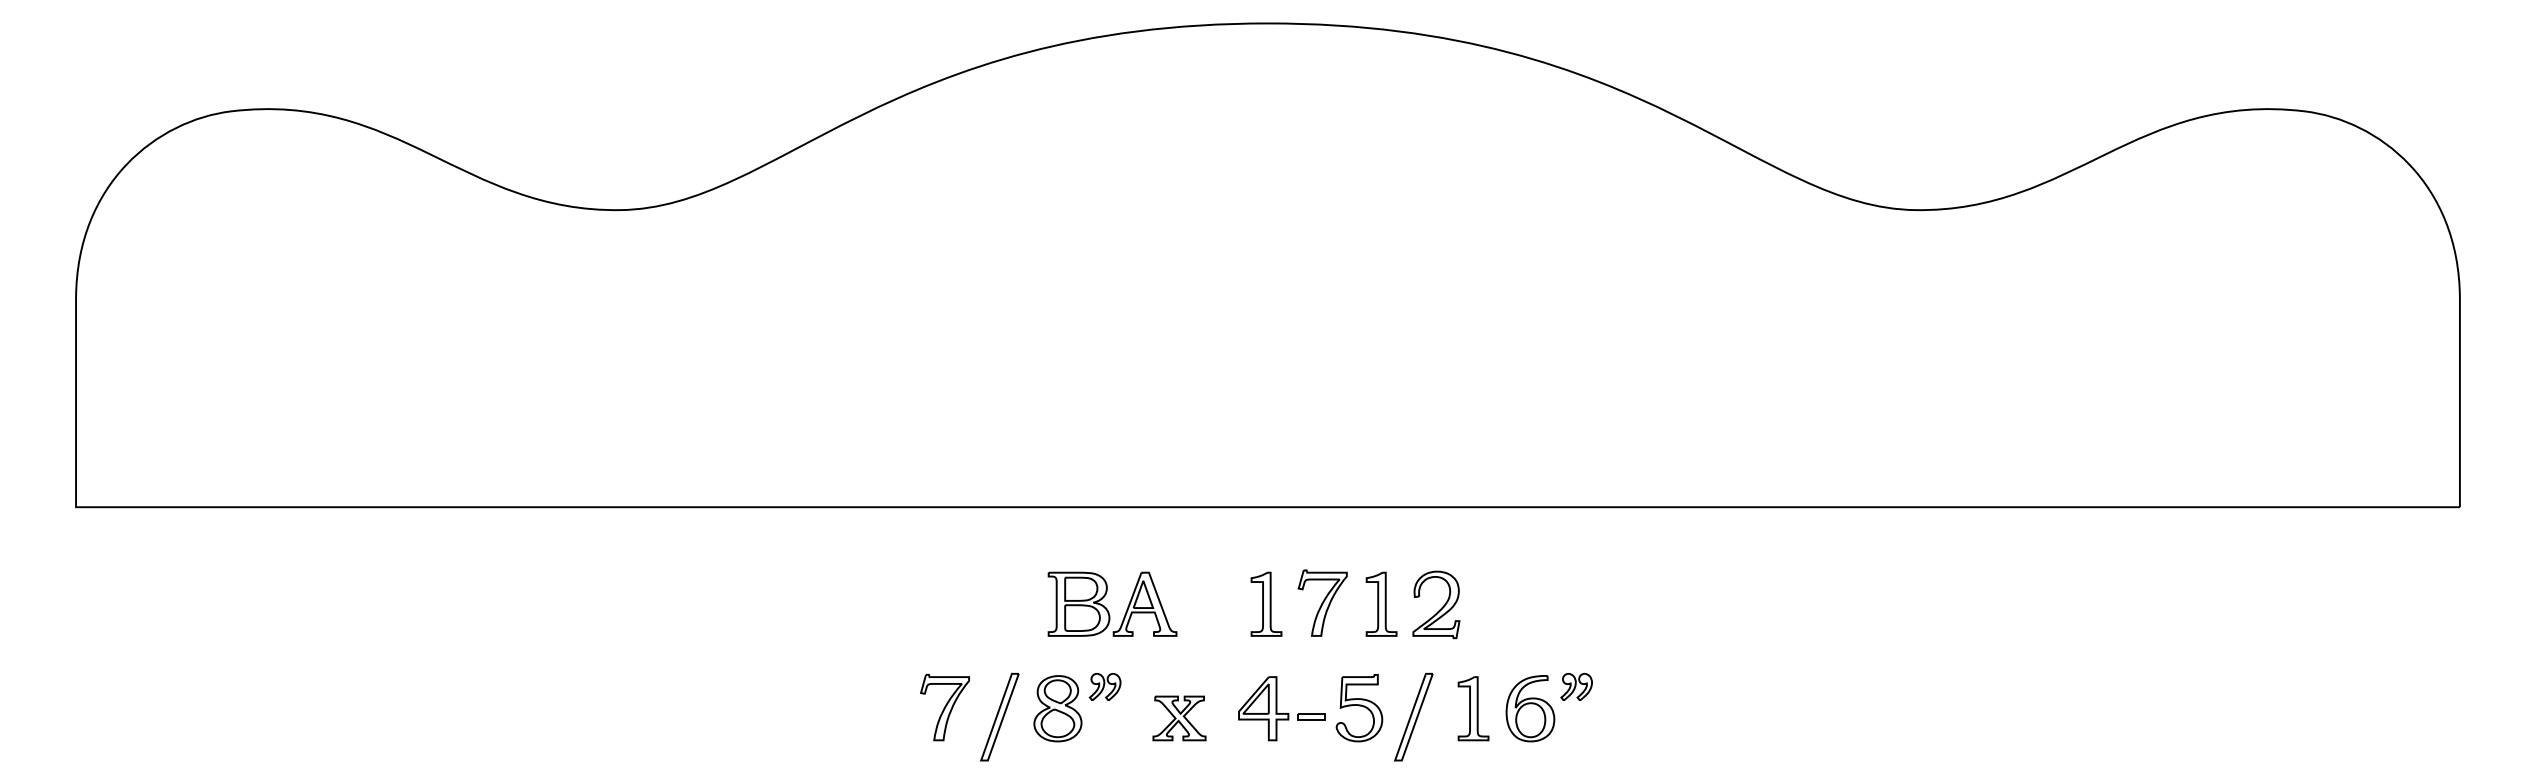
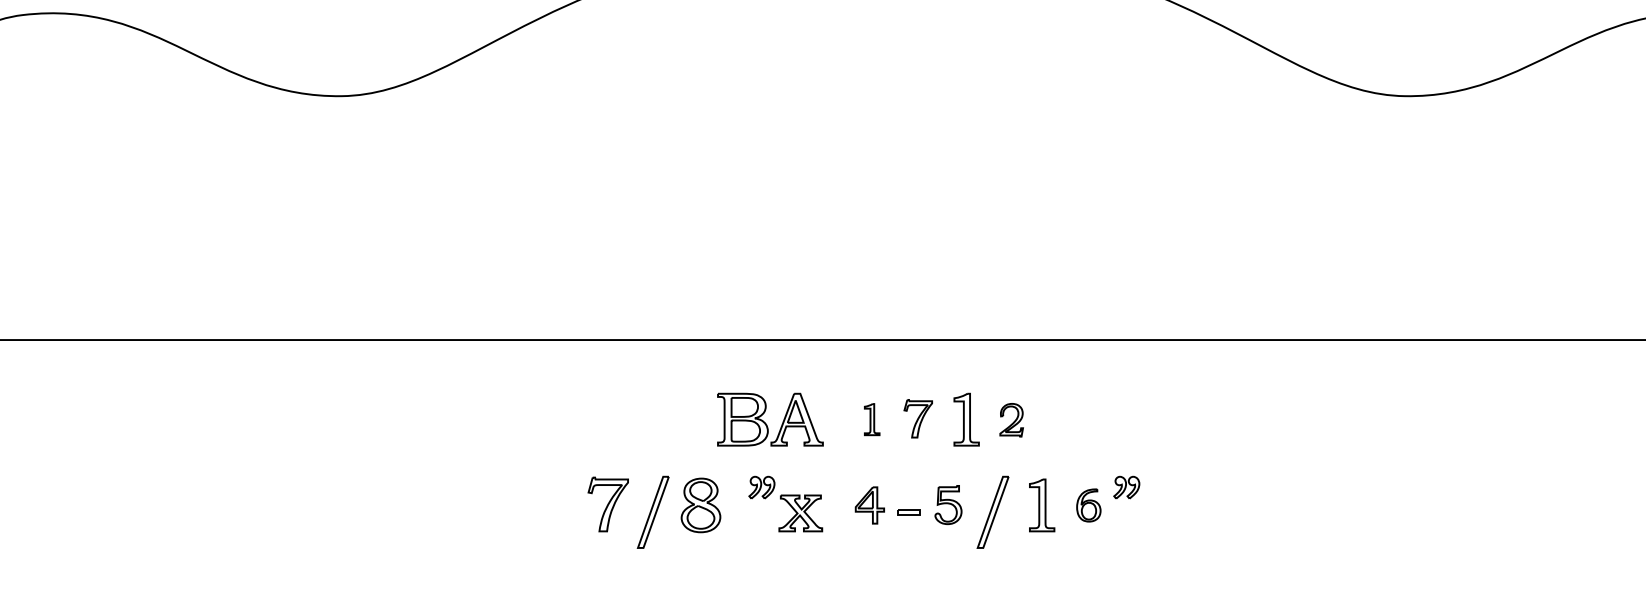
part: (1322, 602) -> (918, 418), size x0.7
part: (1266, 603) -> (872, 419), size x0.6
part: (1436, 604) -> (1011, 419), size x0.6
part: (1107, 608) -> (766, 423), moved
part: (1104, 686) -> (761, 487), moved
part: (1263, 708) -> (869, 505), size x0.7
part: (1359, 708) -> (948, 505), size x0.7
part: (1530, 708) -> (1088, 505), size x0.6

